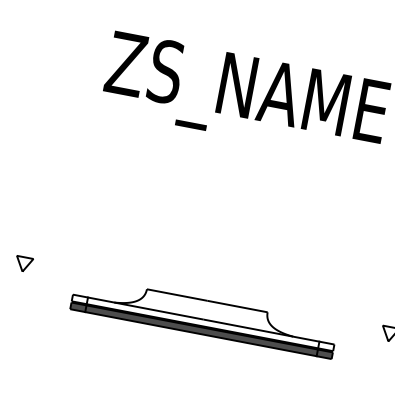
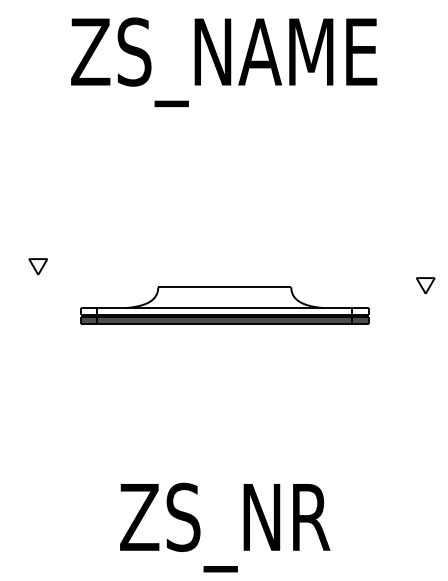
part: (23, 263) -> (37, 266), moved

